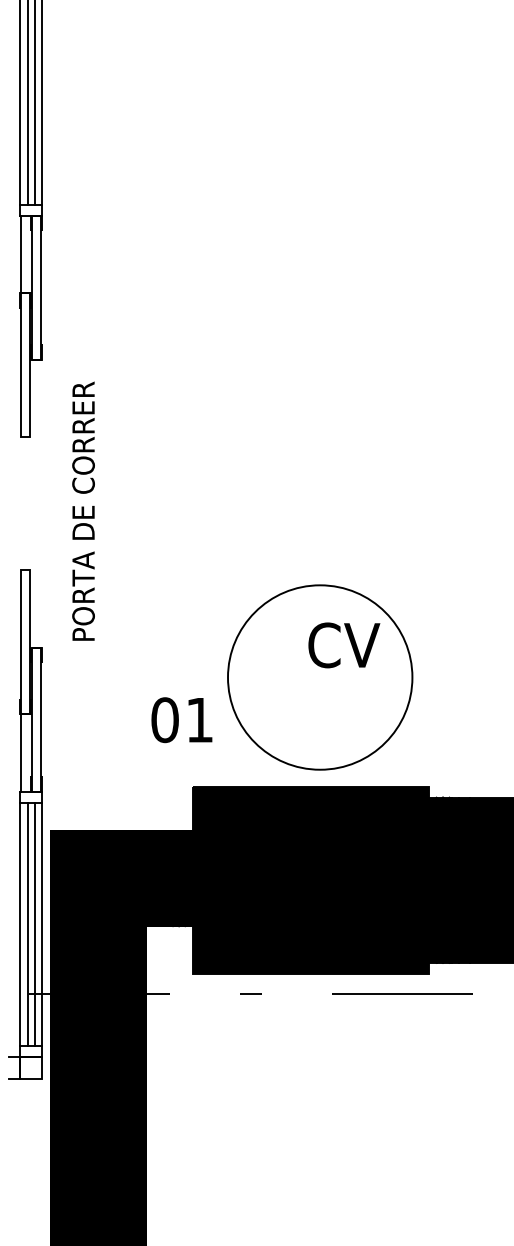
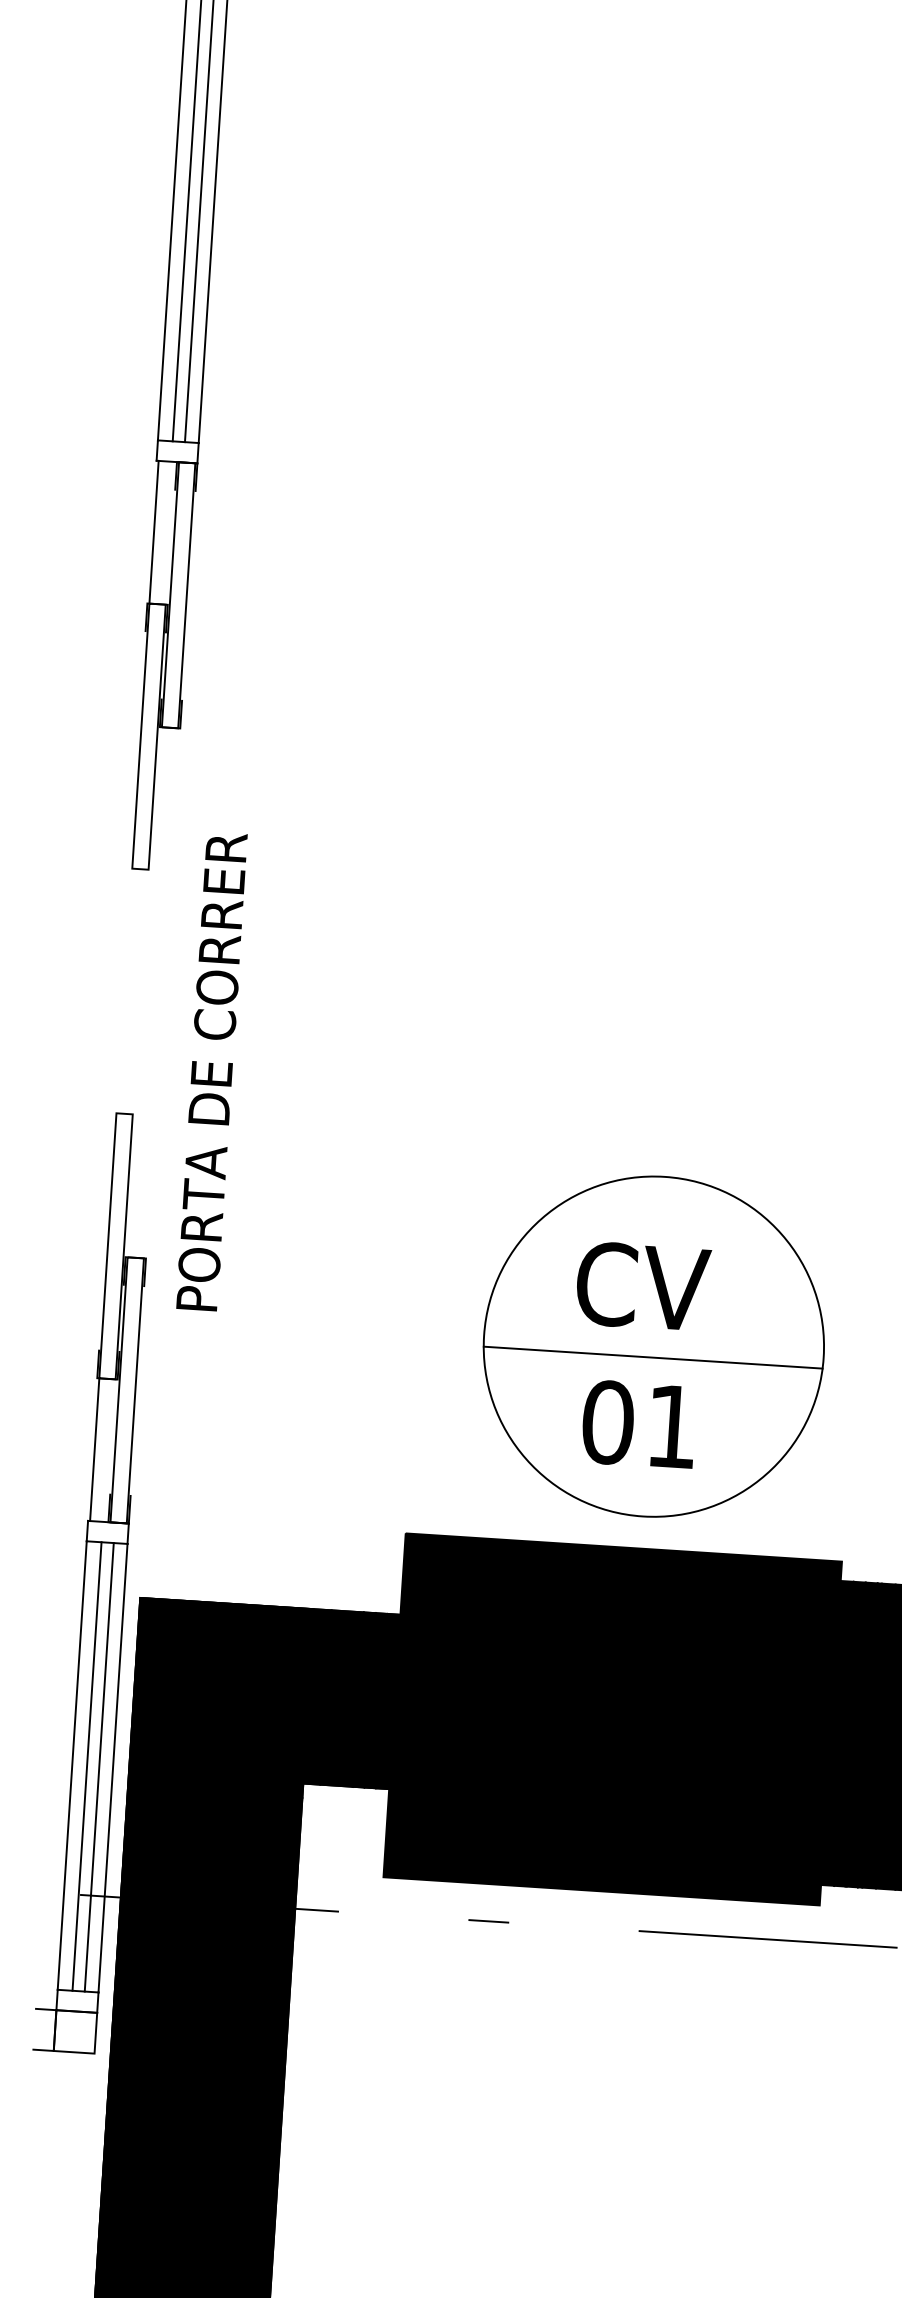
text: (83, 510) -> (211, 1070), moved
text: (344, 645) -> (643, 1286), moved
line: (320, 683) -> (653, 1357), added
text: (181, 720) -> (638, 1425), moved

